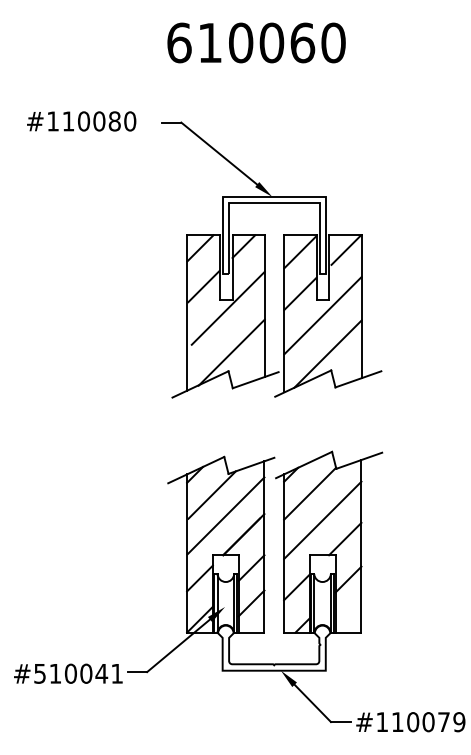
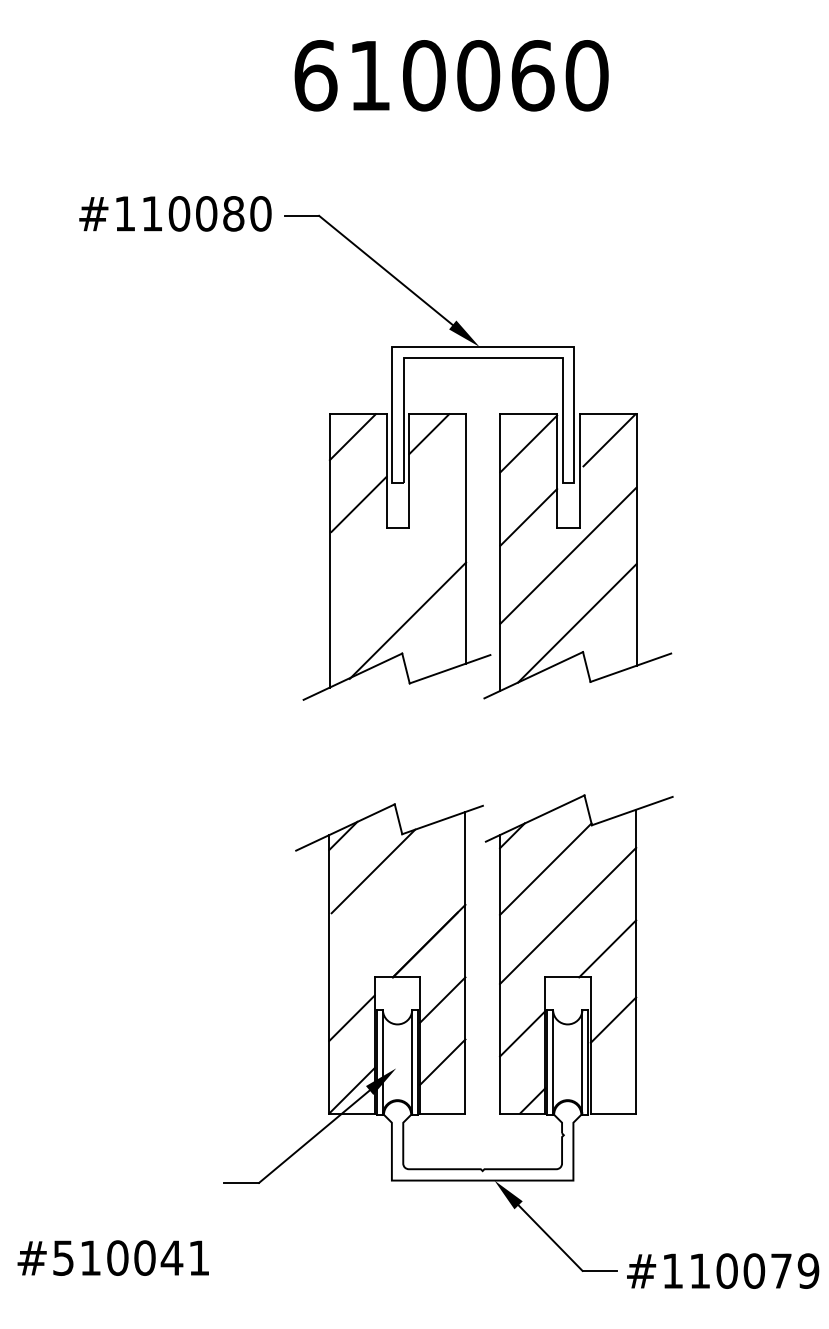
text: (81, 121) -> (175, 213), moved
line: (227, 307) -> (400, 541), removed
line: (225, 515) -> (396, 907), removed
text: (68, 673) -> (113, 1257), moved

